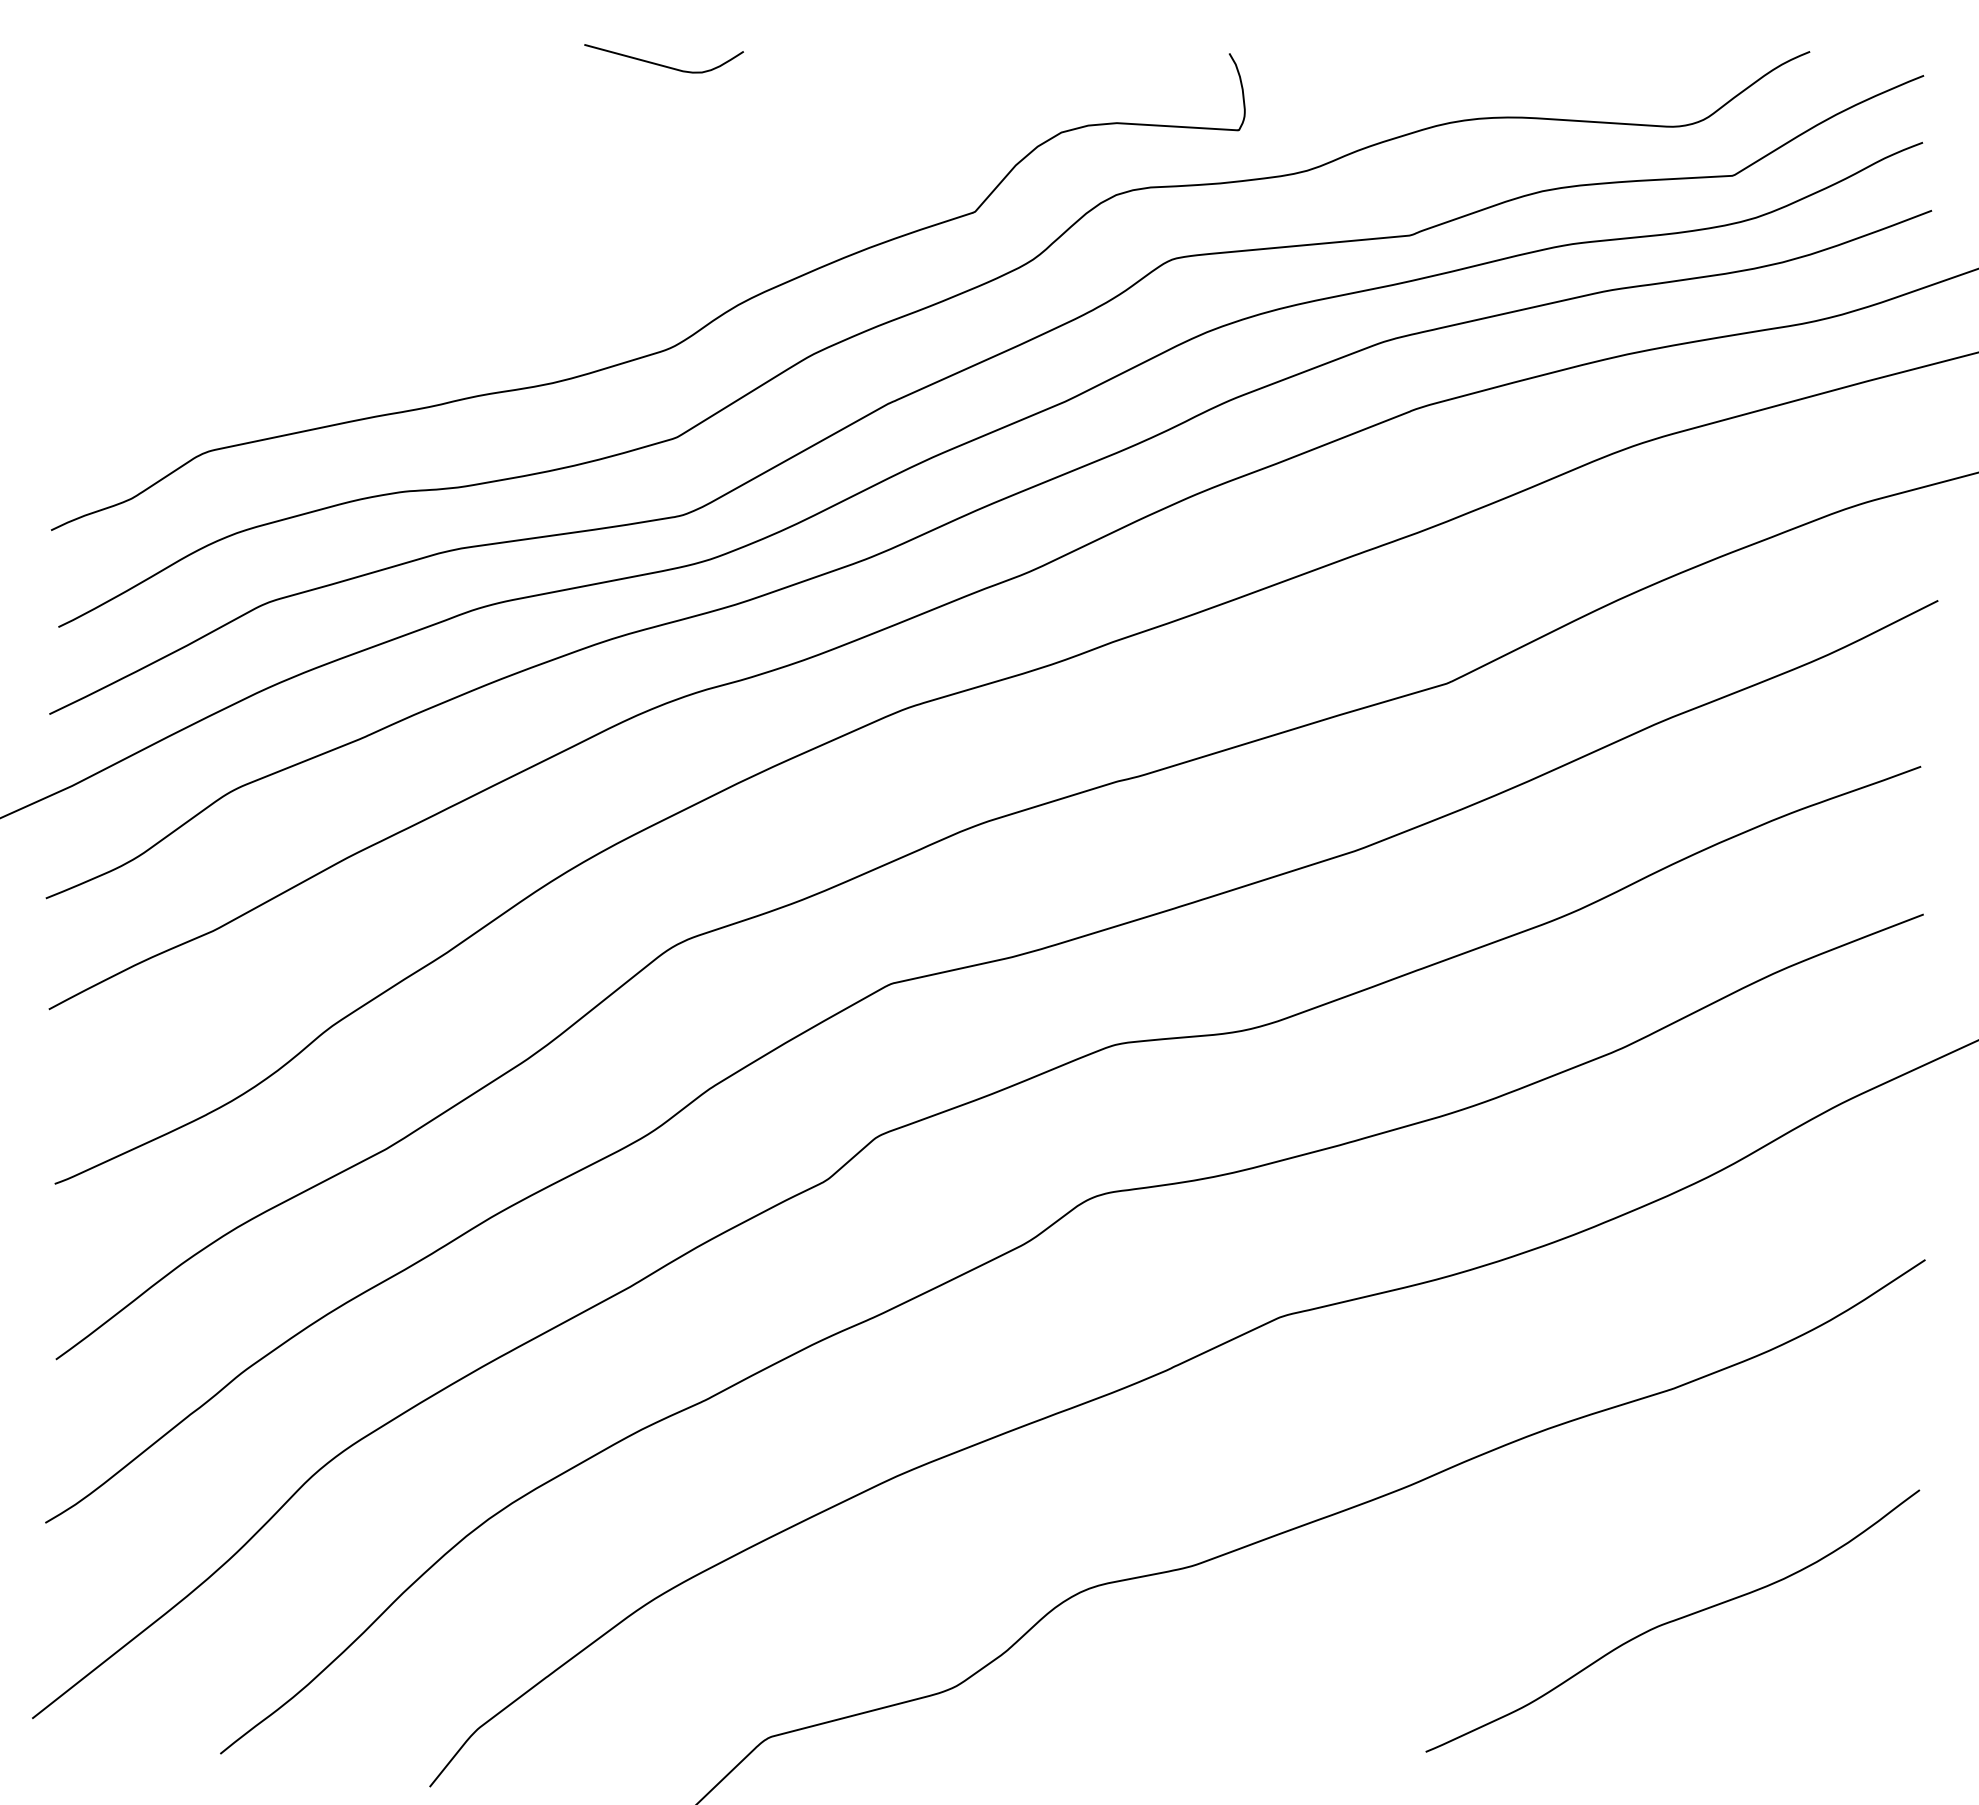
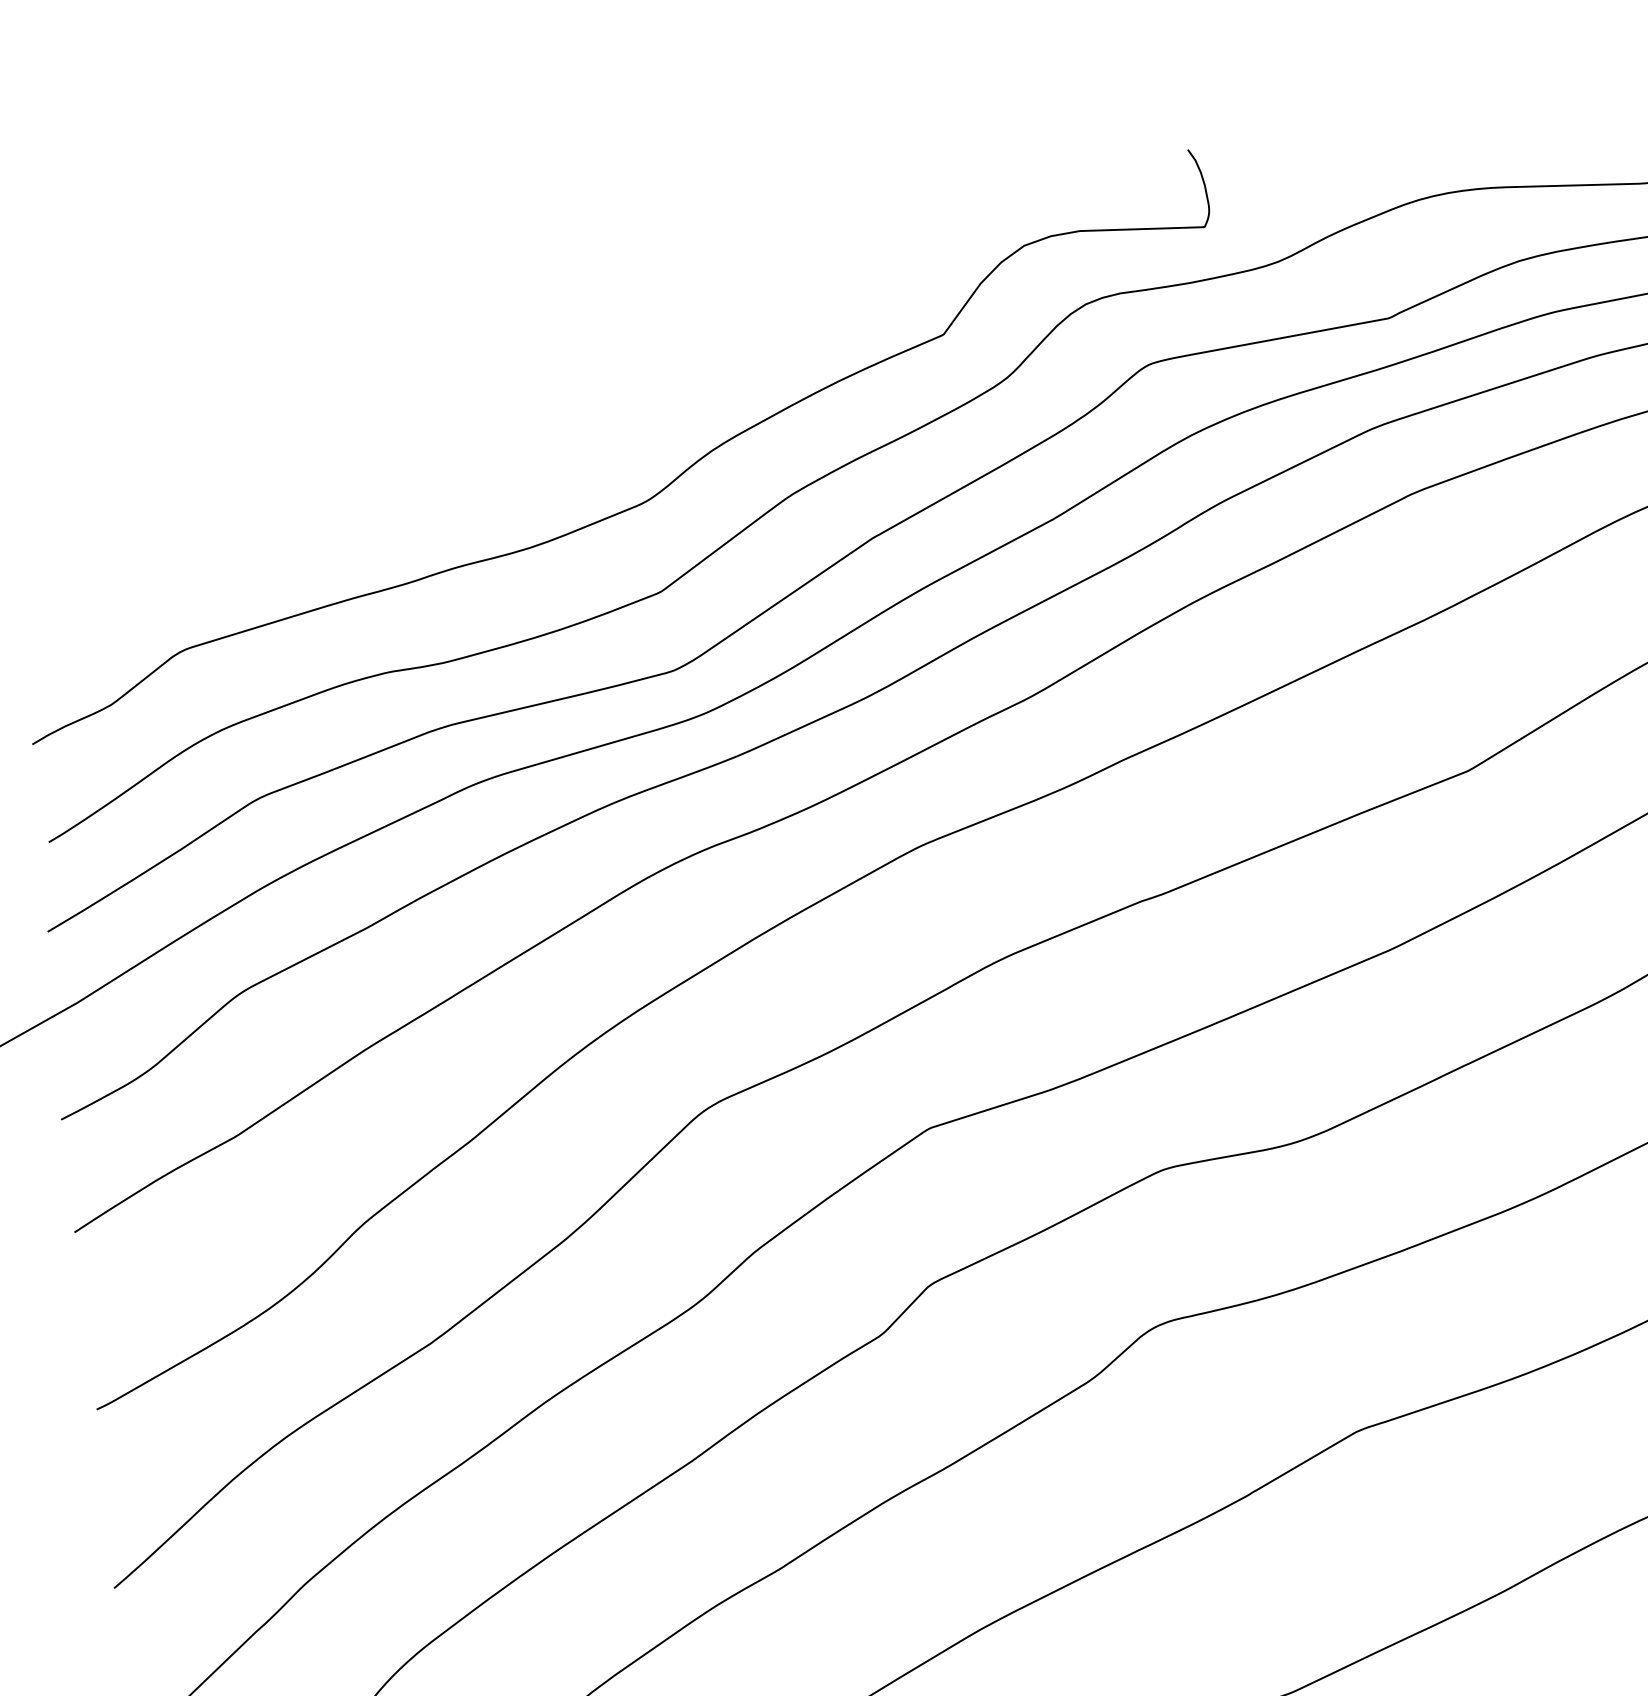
curve: (662, 64) -> (611, 213), removed

